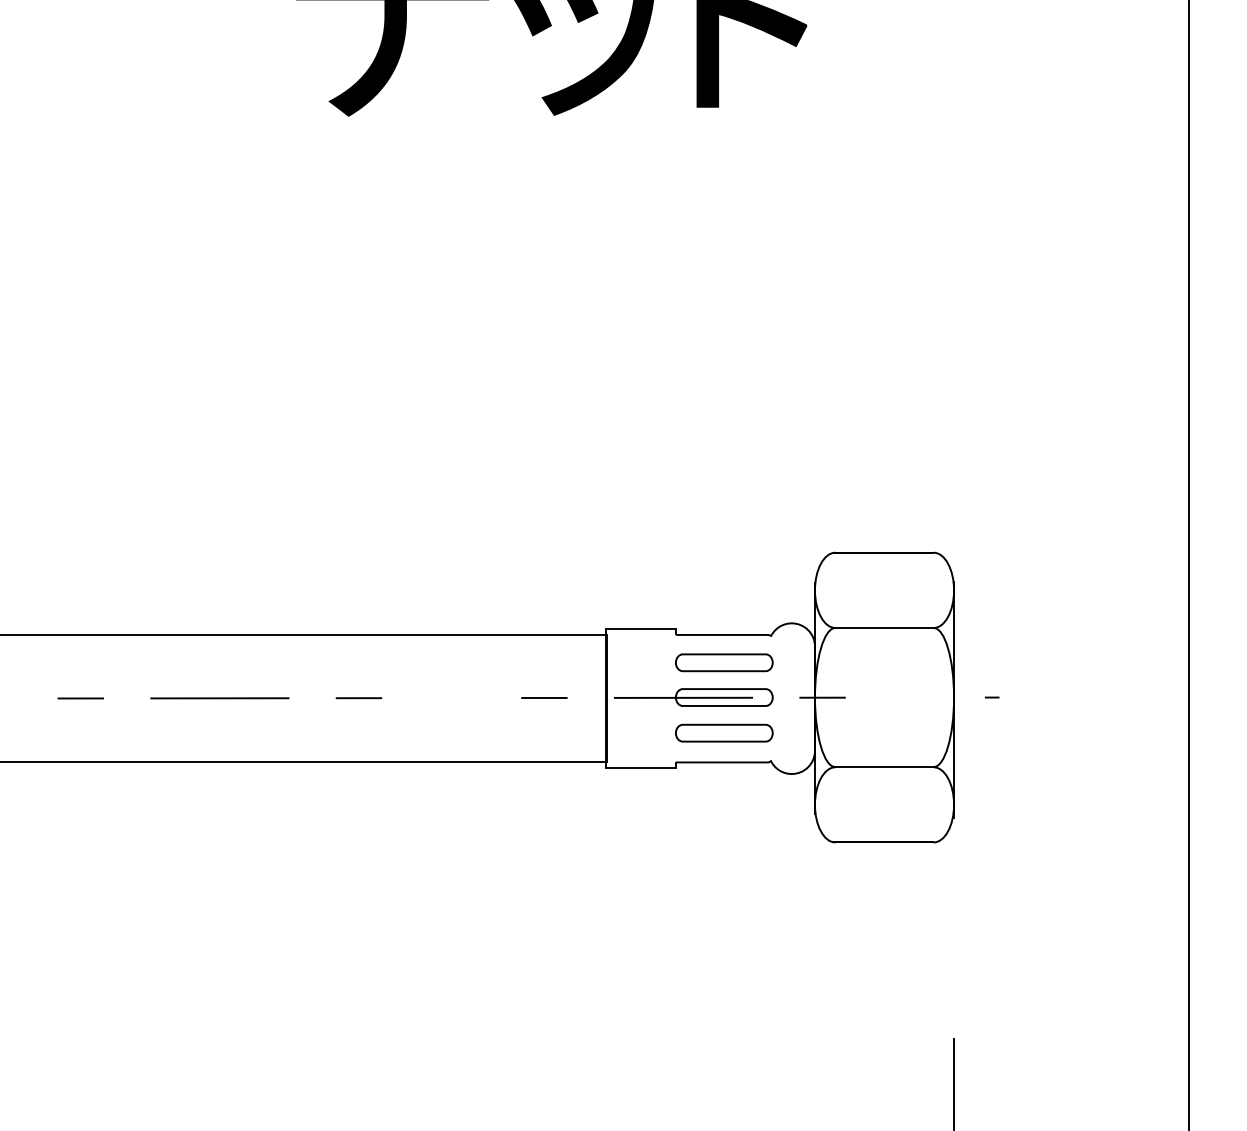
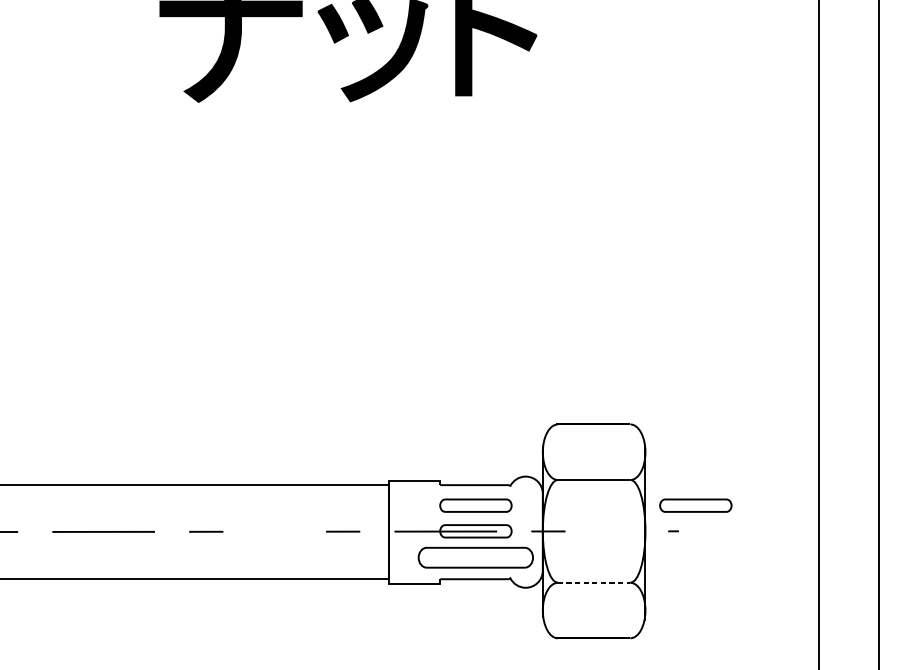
part: (1022, 662) -> (695, 505), added
part: (724, 732) -> (476, 557), size x1.6
line: (885, 767) -> (594, 582), solid -> dashed

